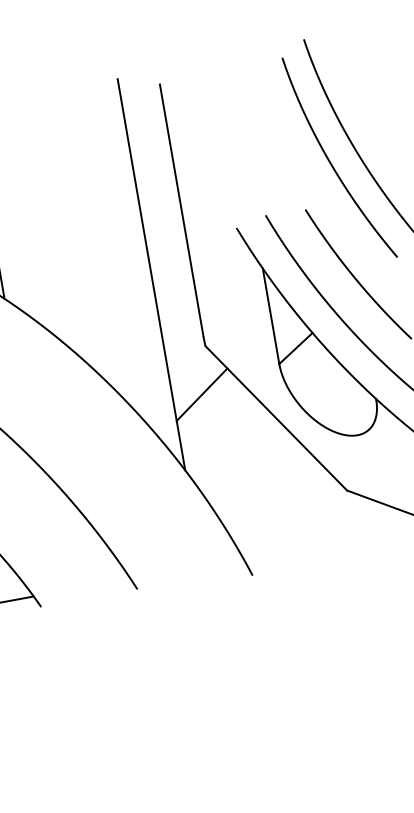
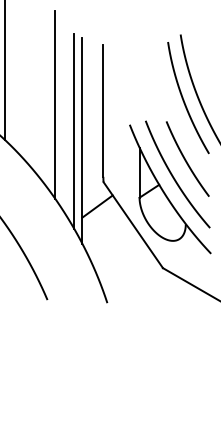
line: (88, 213) -> (55, 104), added
line: (133, 259) -> (74, 131), added

